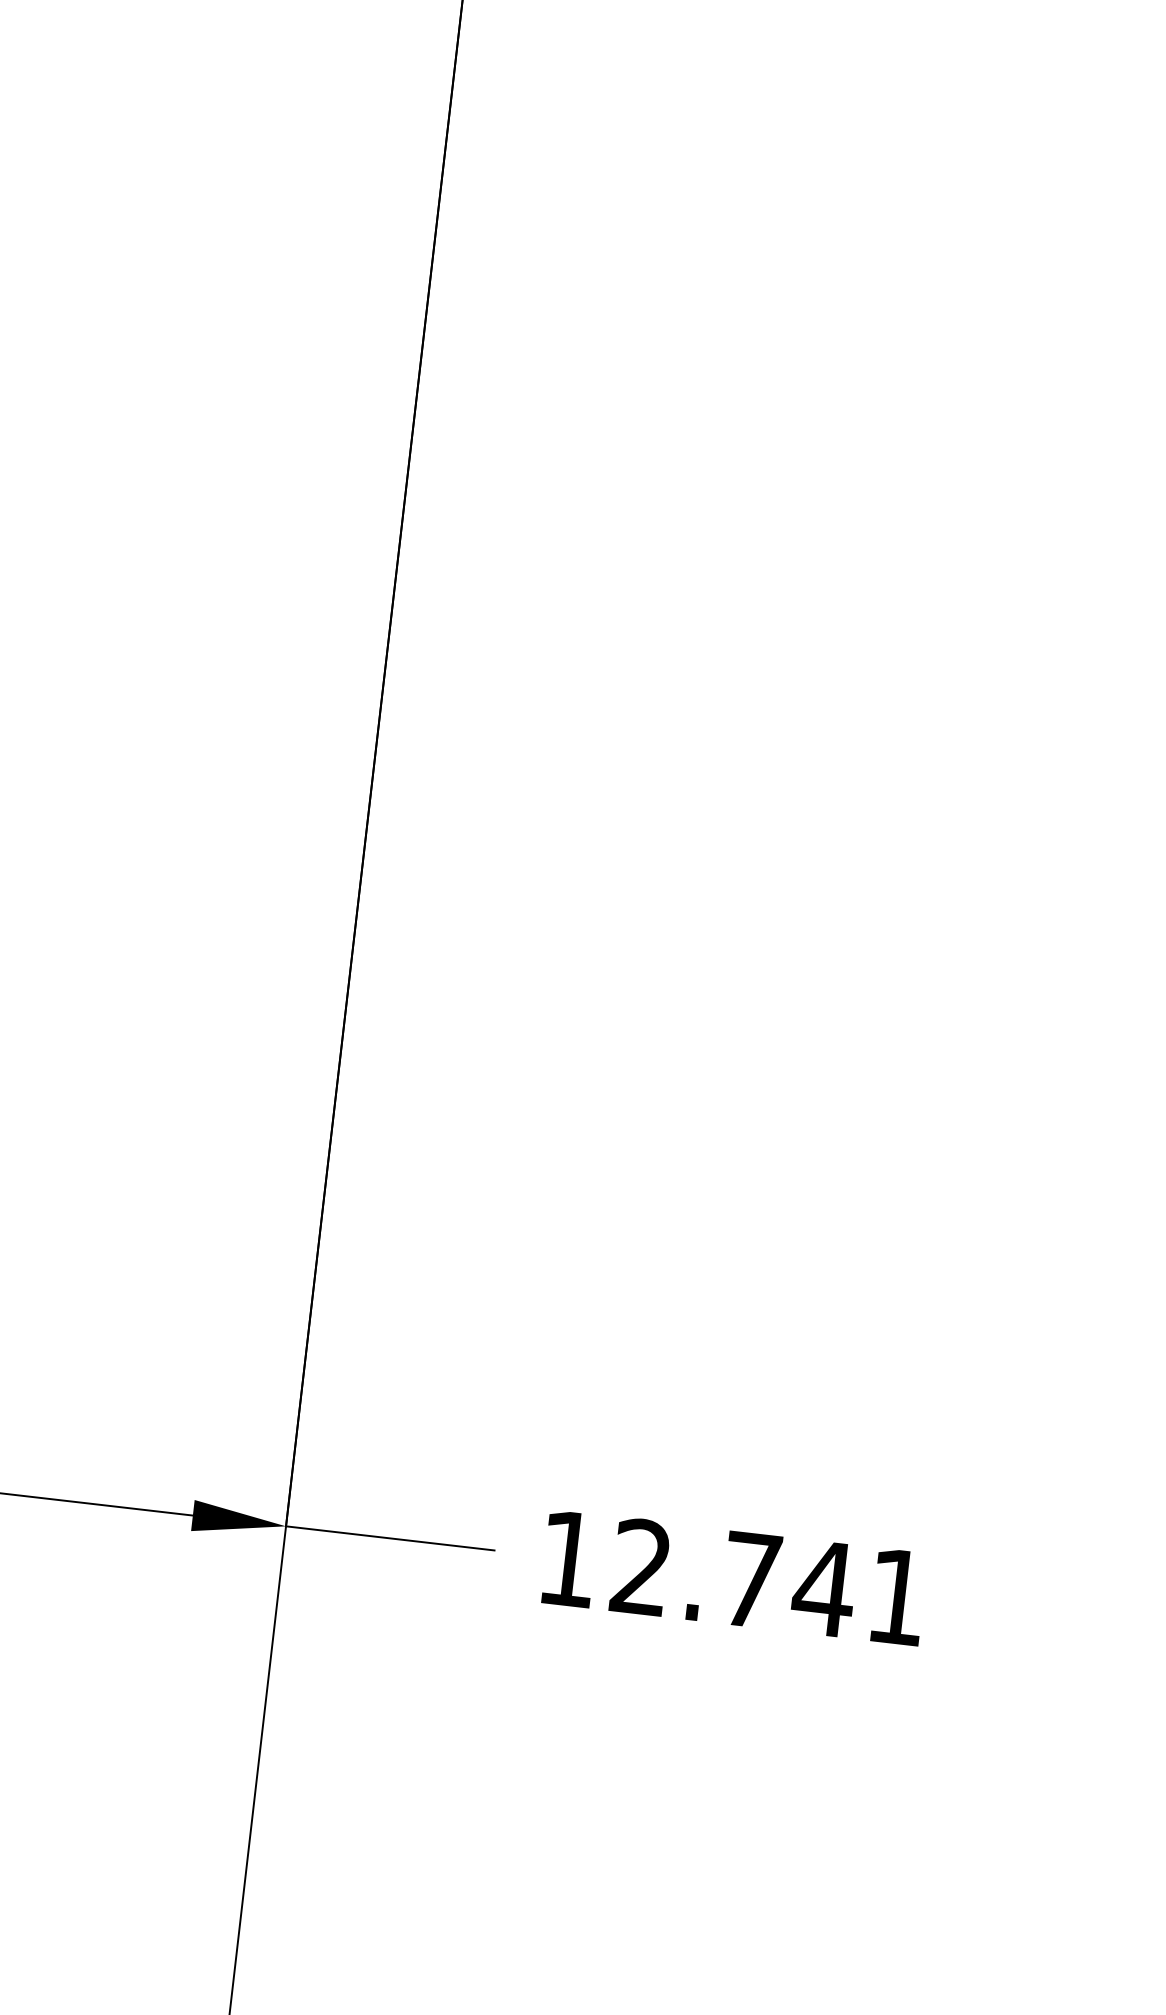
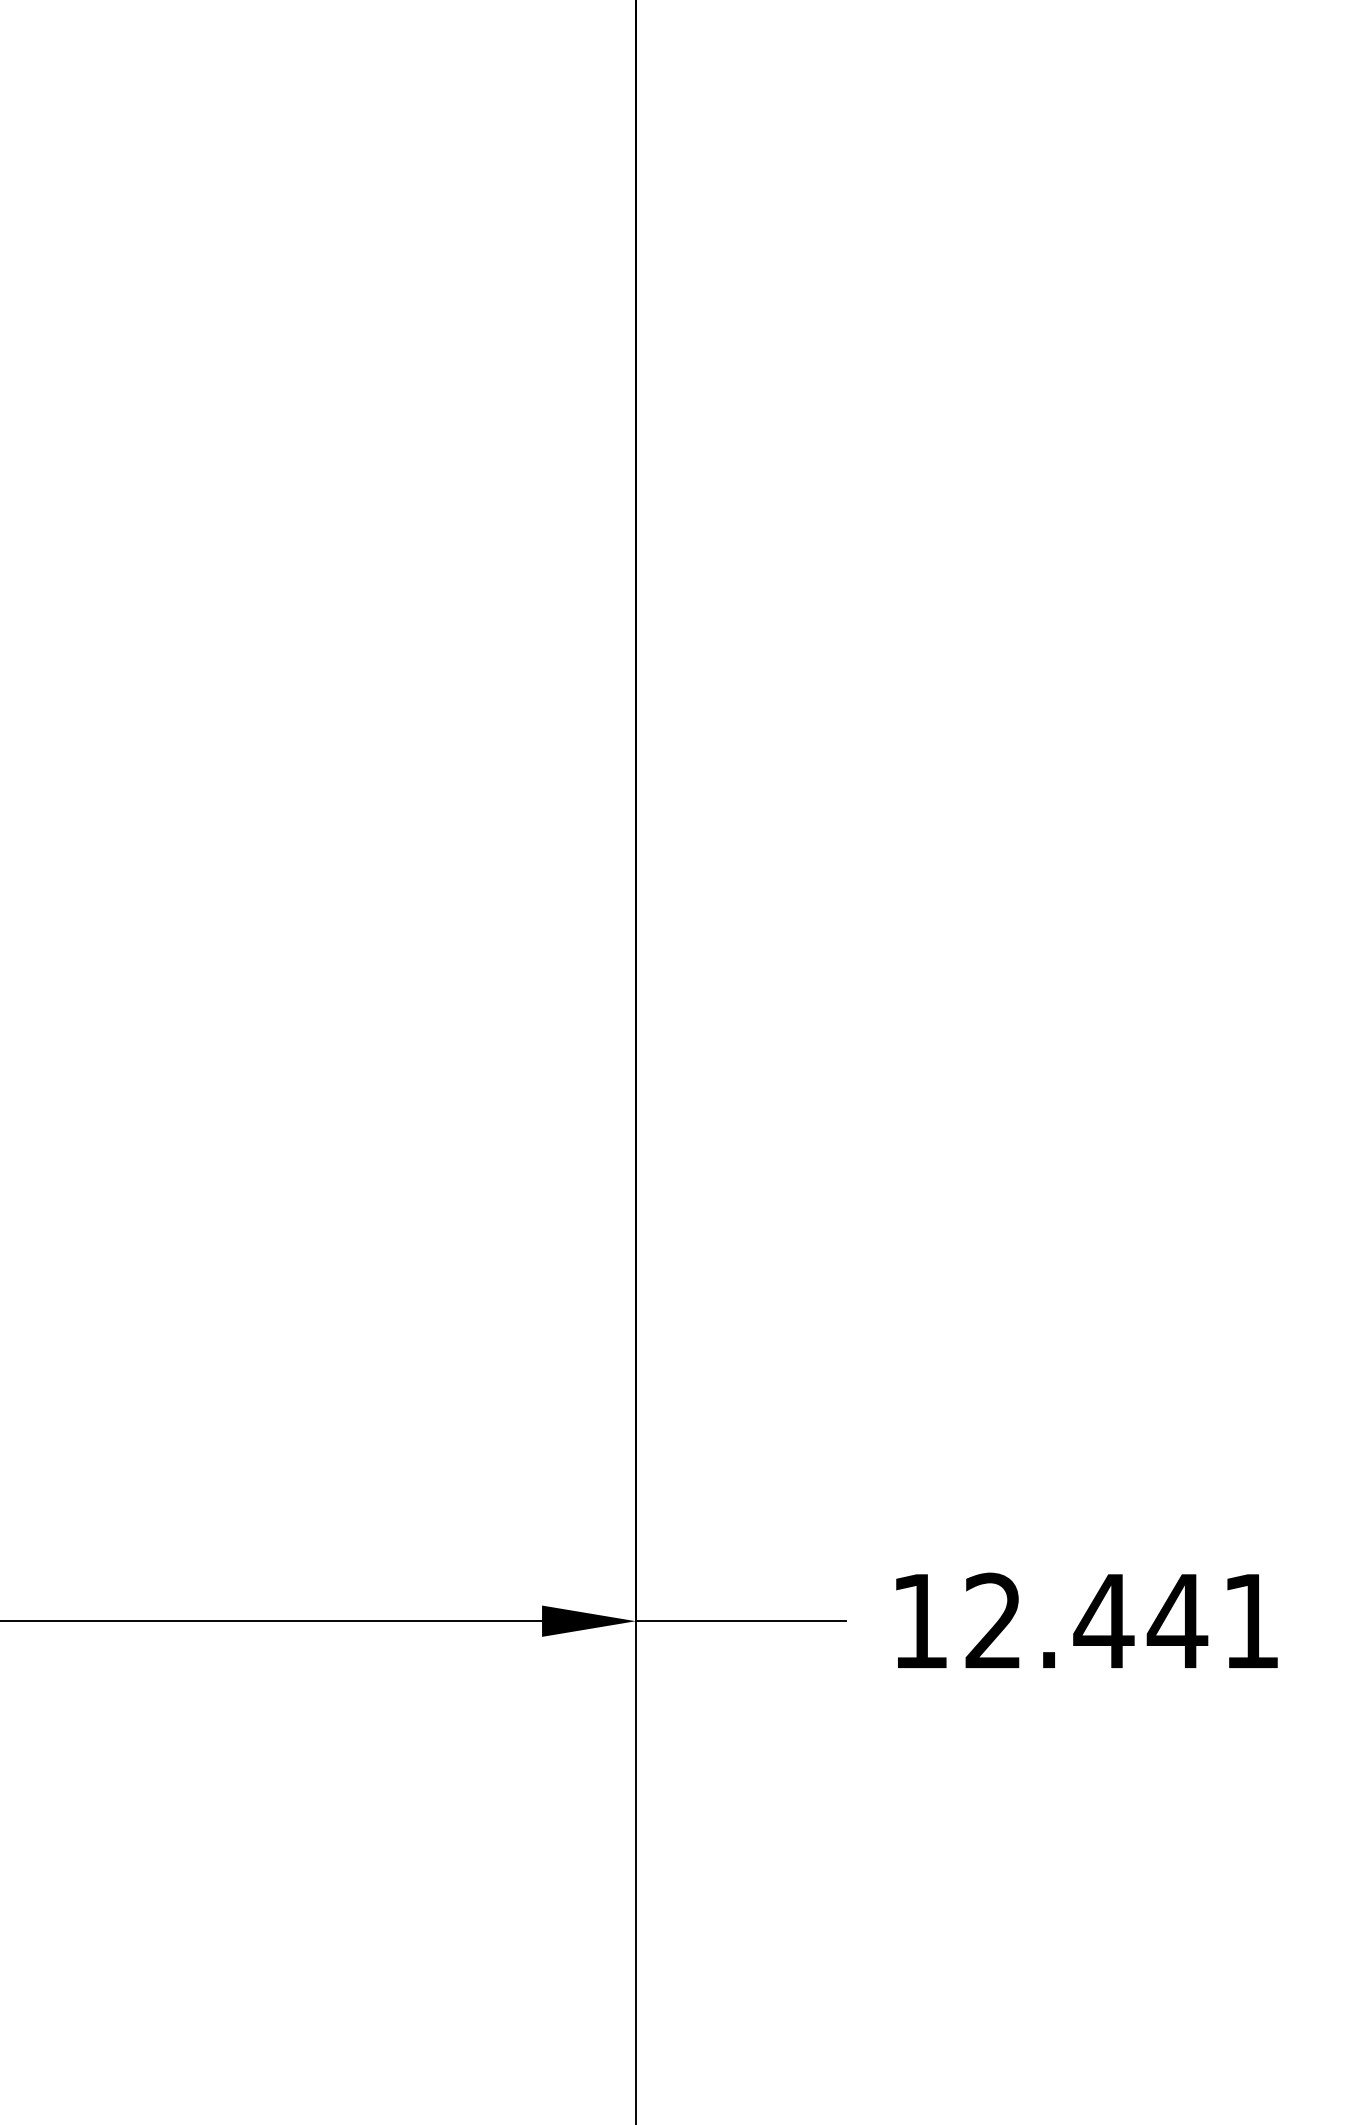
text: (750, 1580) -> (1103, 1621), 12.741 -> 12.441

